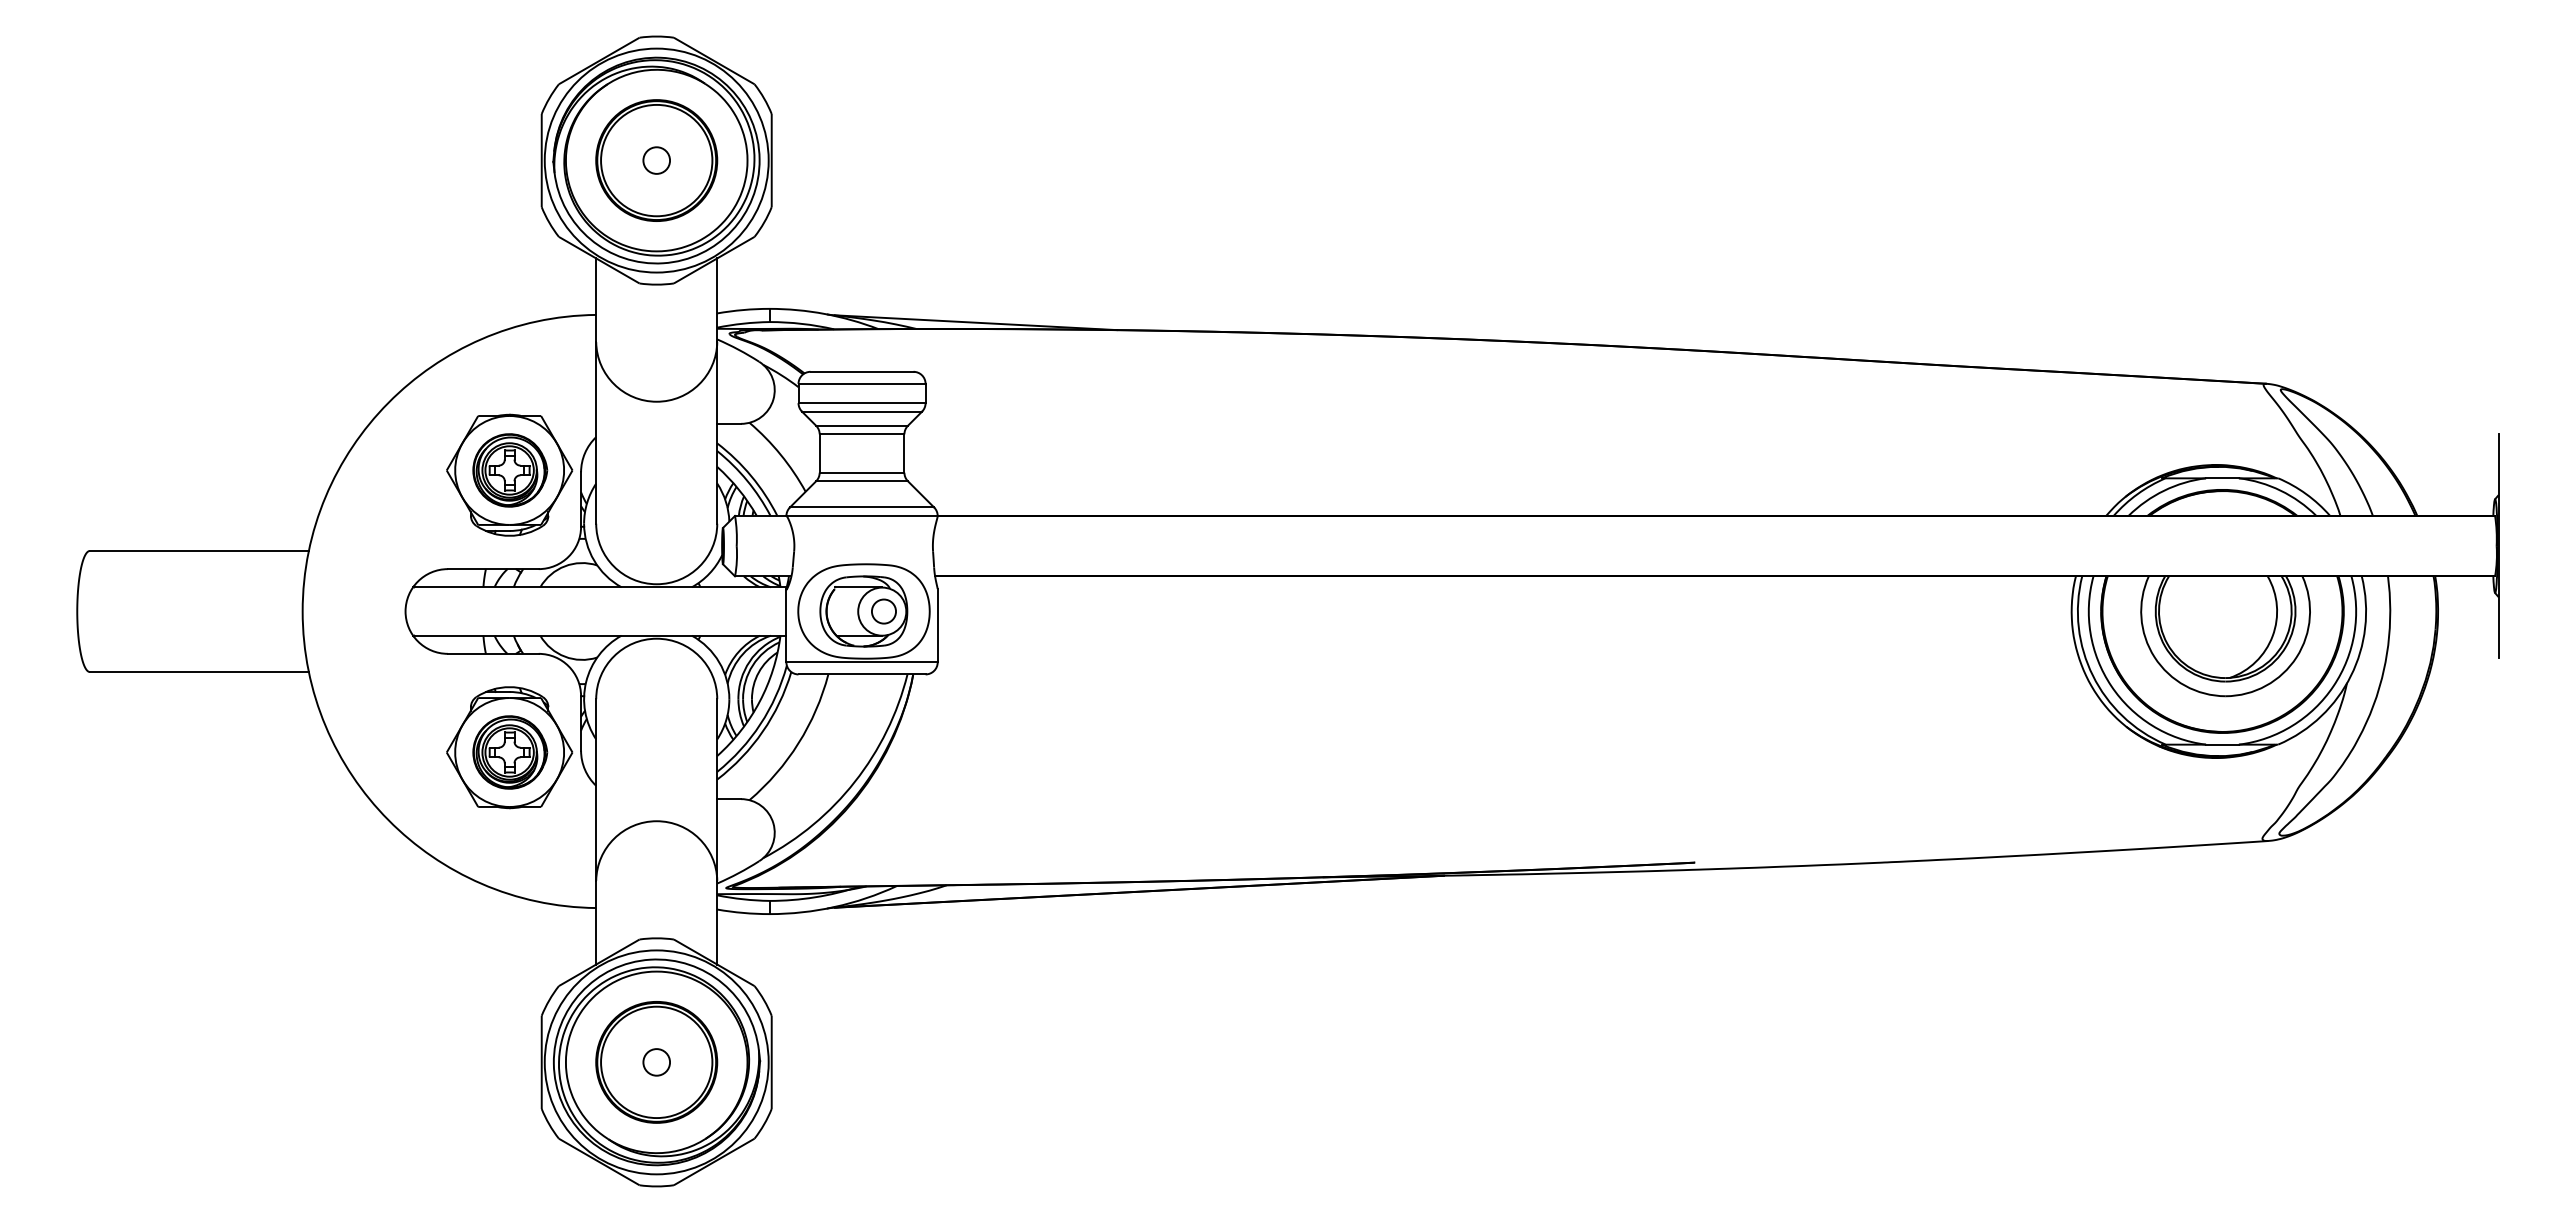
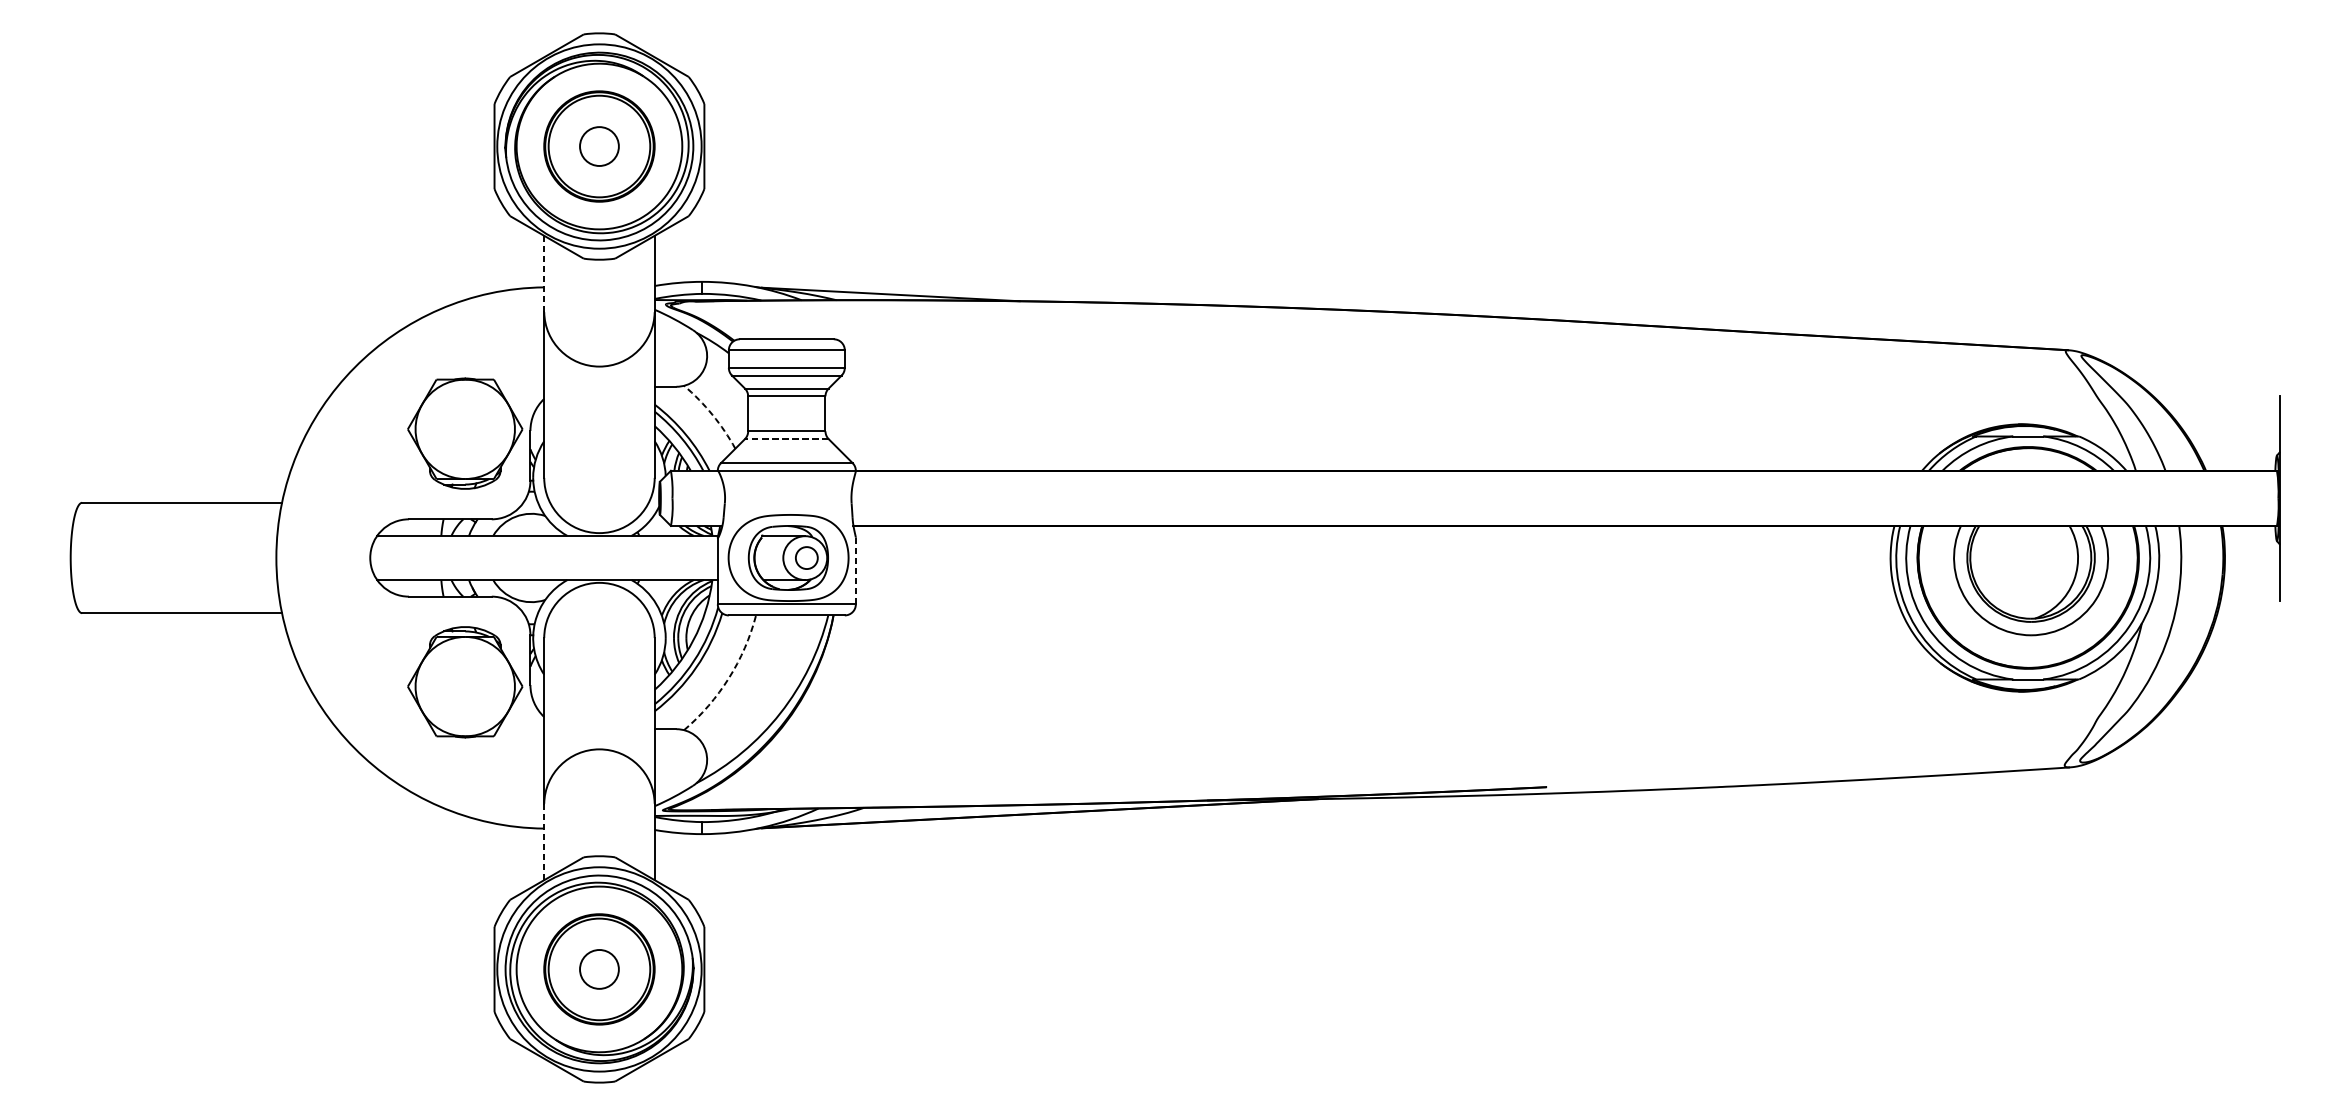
circle: (656, 160) -> (599, 146), size x1.6
line: (596, 300) -> (544, 274), solid -> dashed
arc: (780, 454) -> (712, 414), solid -> dashed
part: (510, 470) -> (466, 429), removed
line: (862, 481) -> (787, 439), solid -> dashed
line: (937, 625) -> (855, 570), solid -> dashed
arc: (798, 743) -> (728, 678), solid -> dashed
part: (510, 752) -> (466, 686), removed
line: (596, 922) -> (544, 841), solid -> dashed
circle: (656, 1062) -> (599, 969), size x1.6

